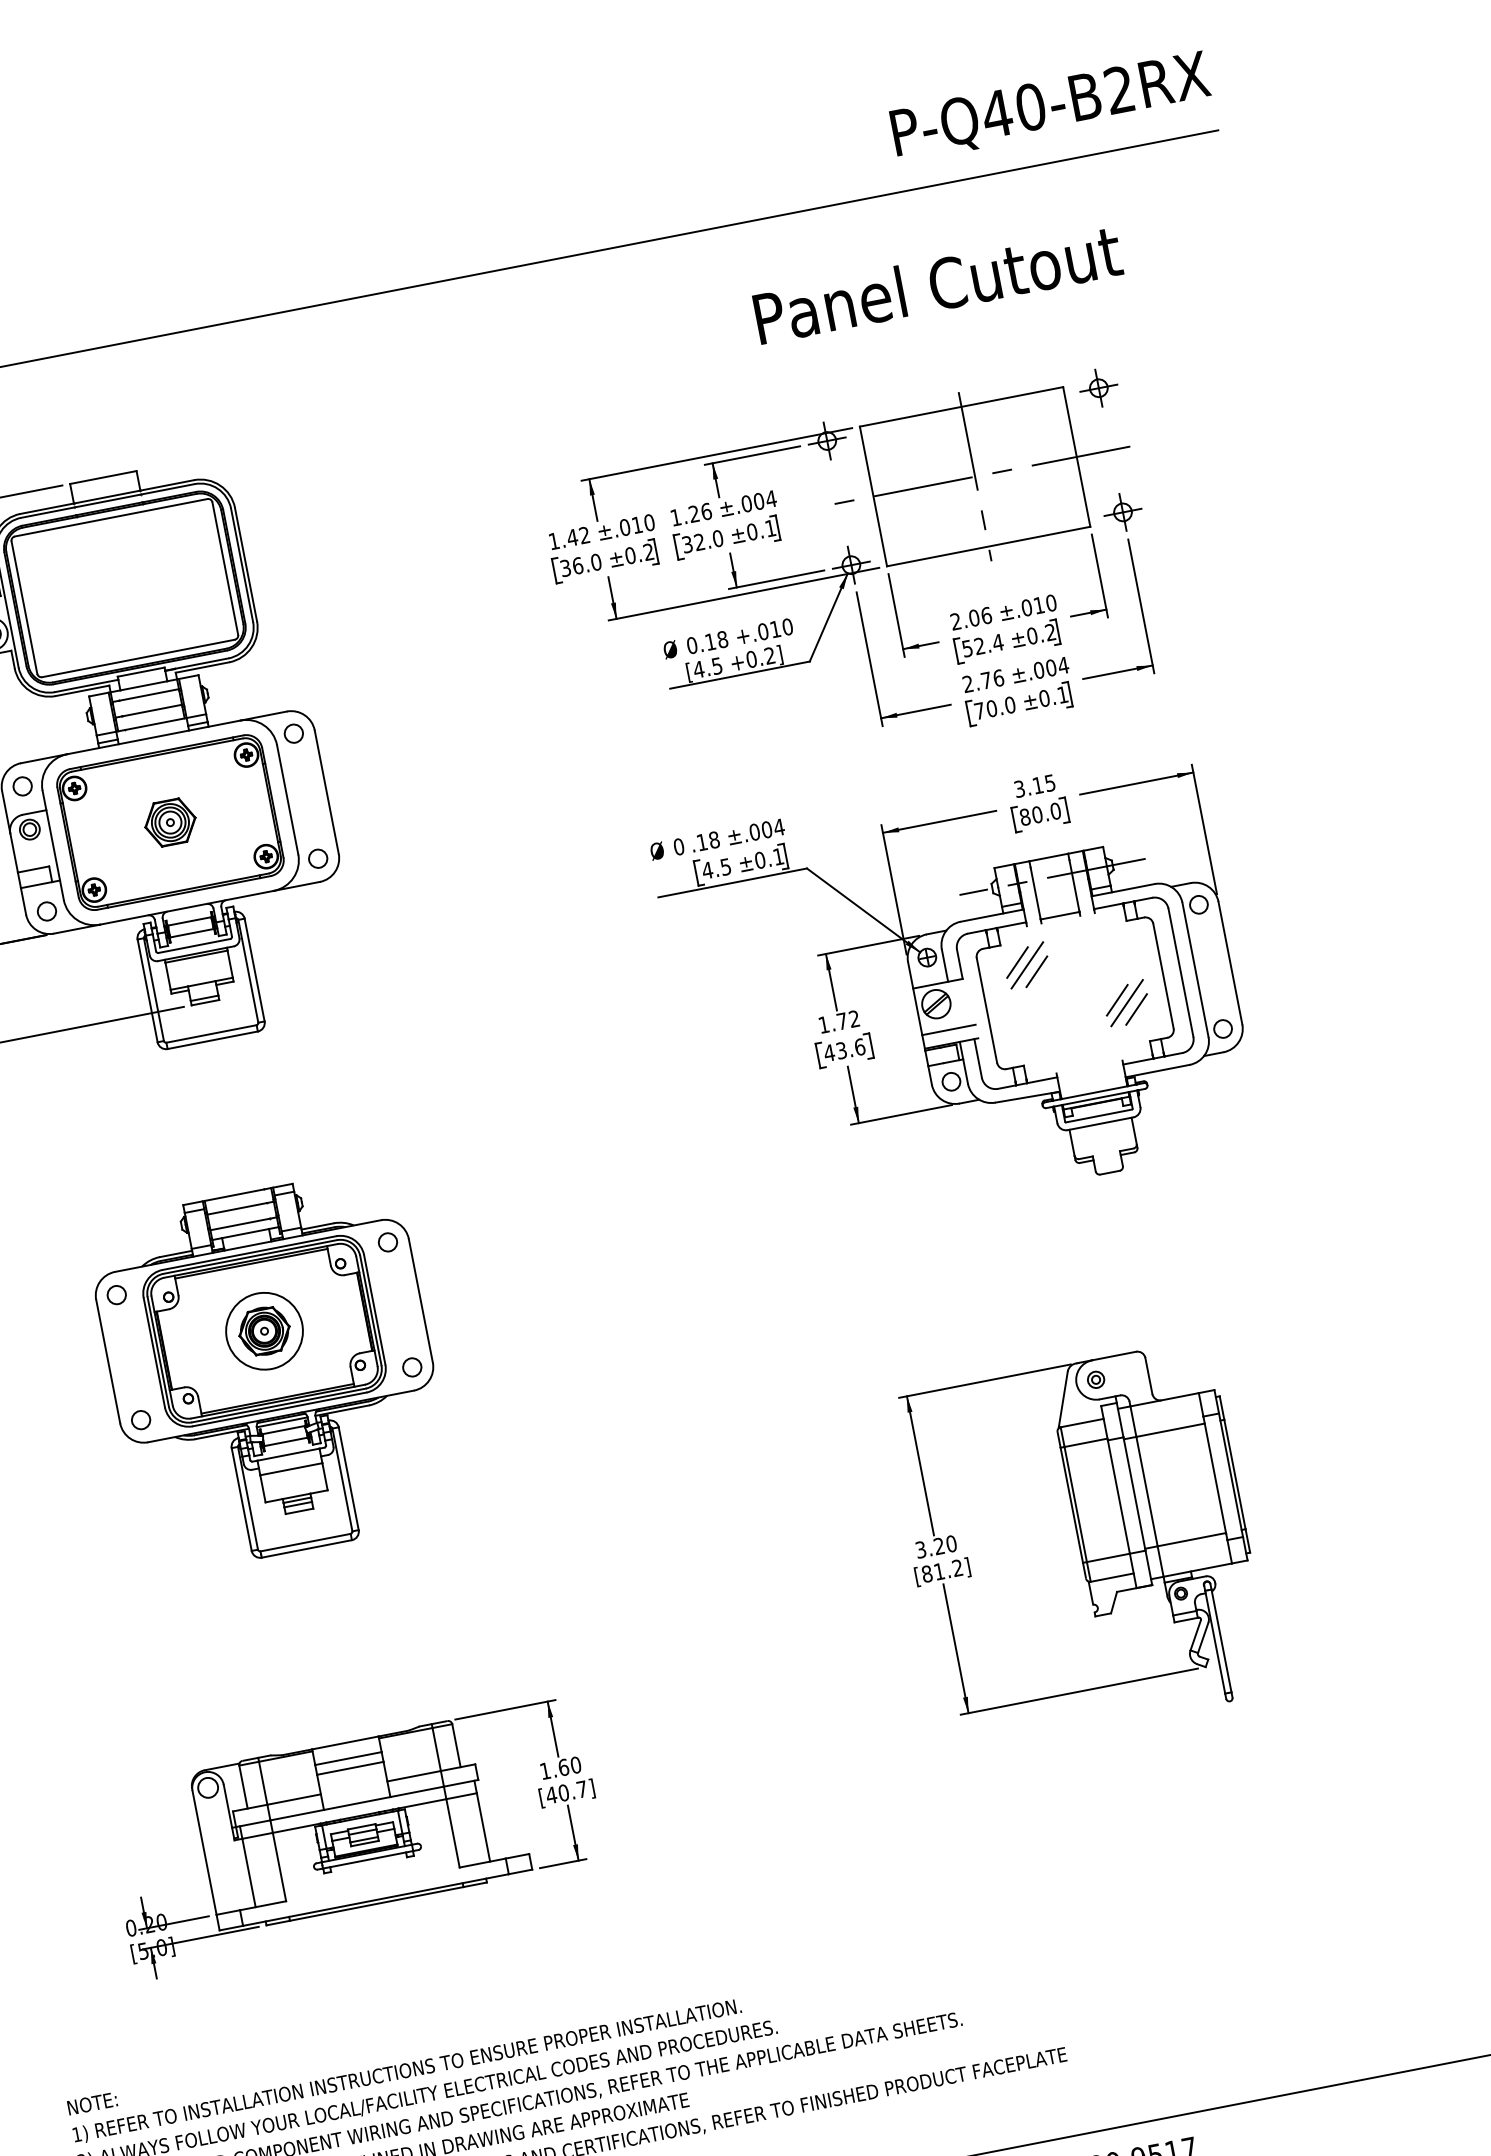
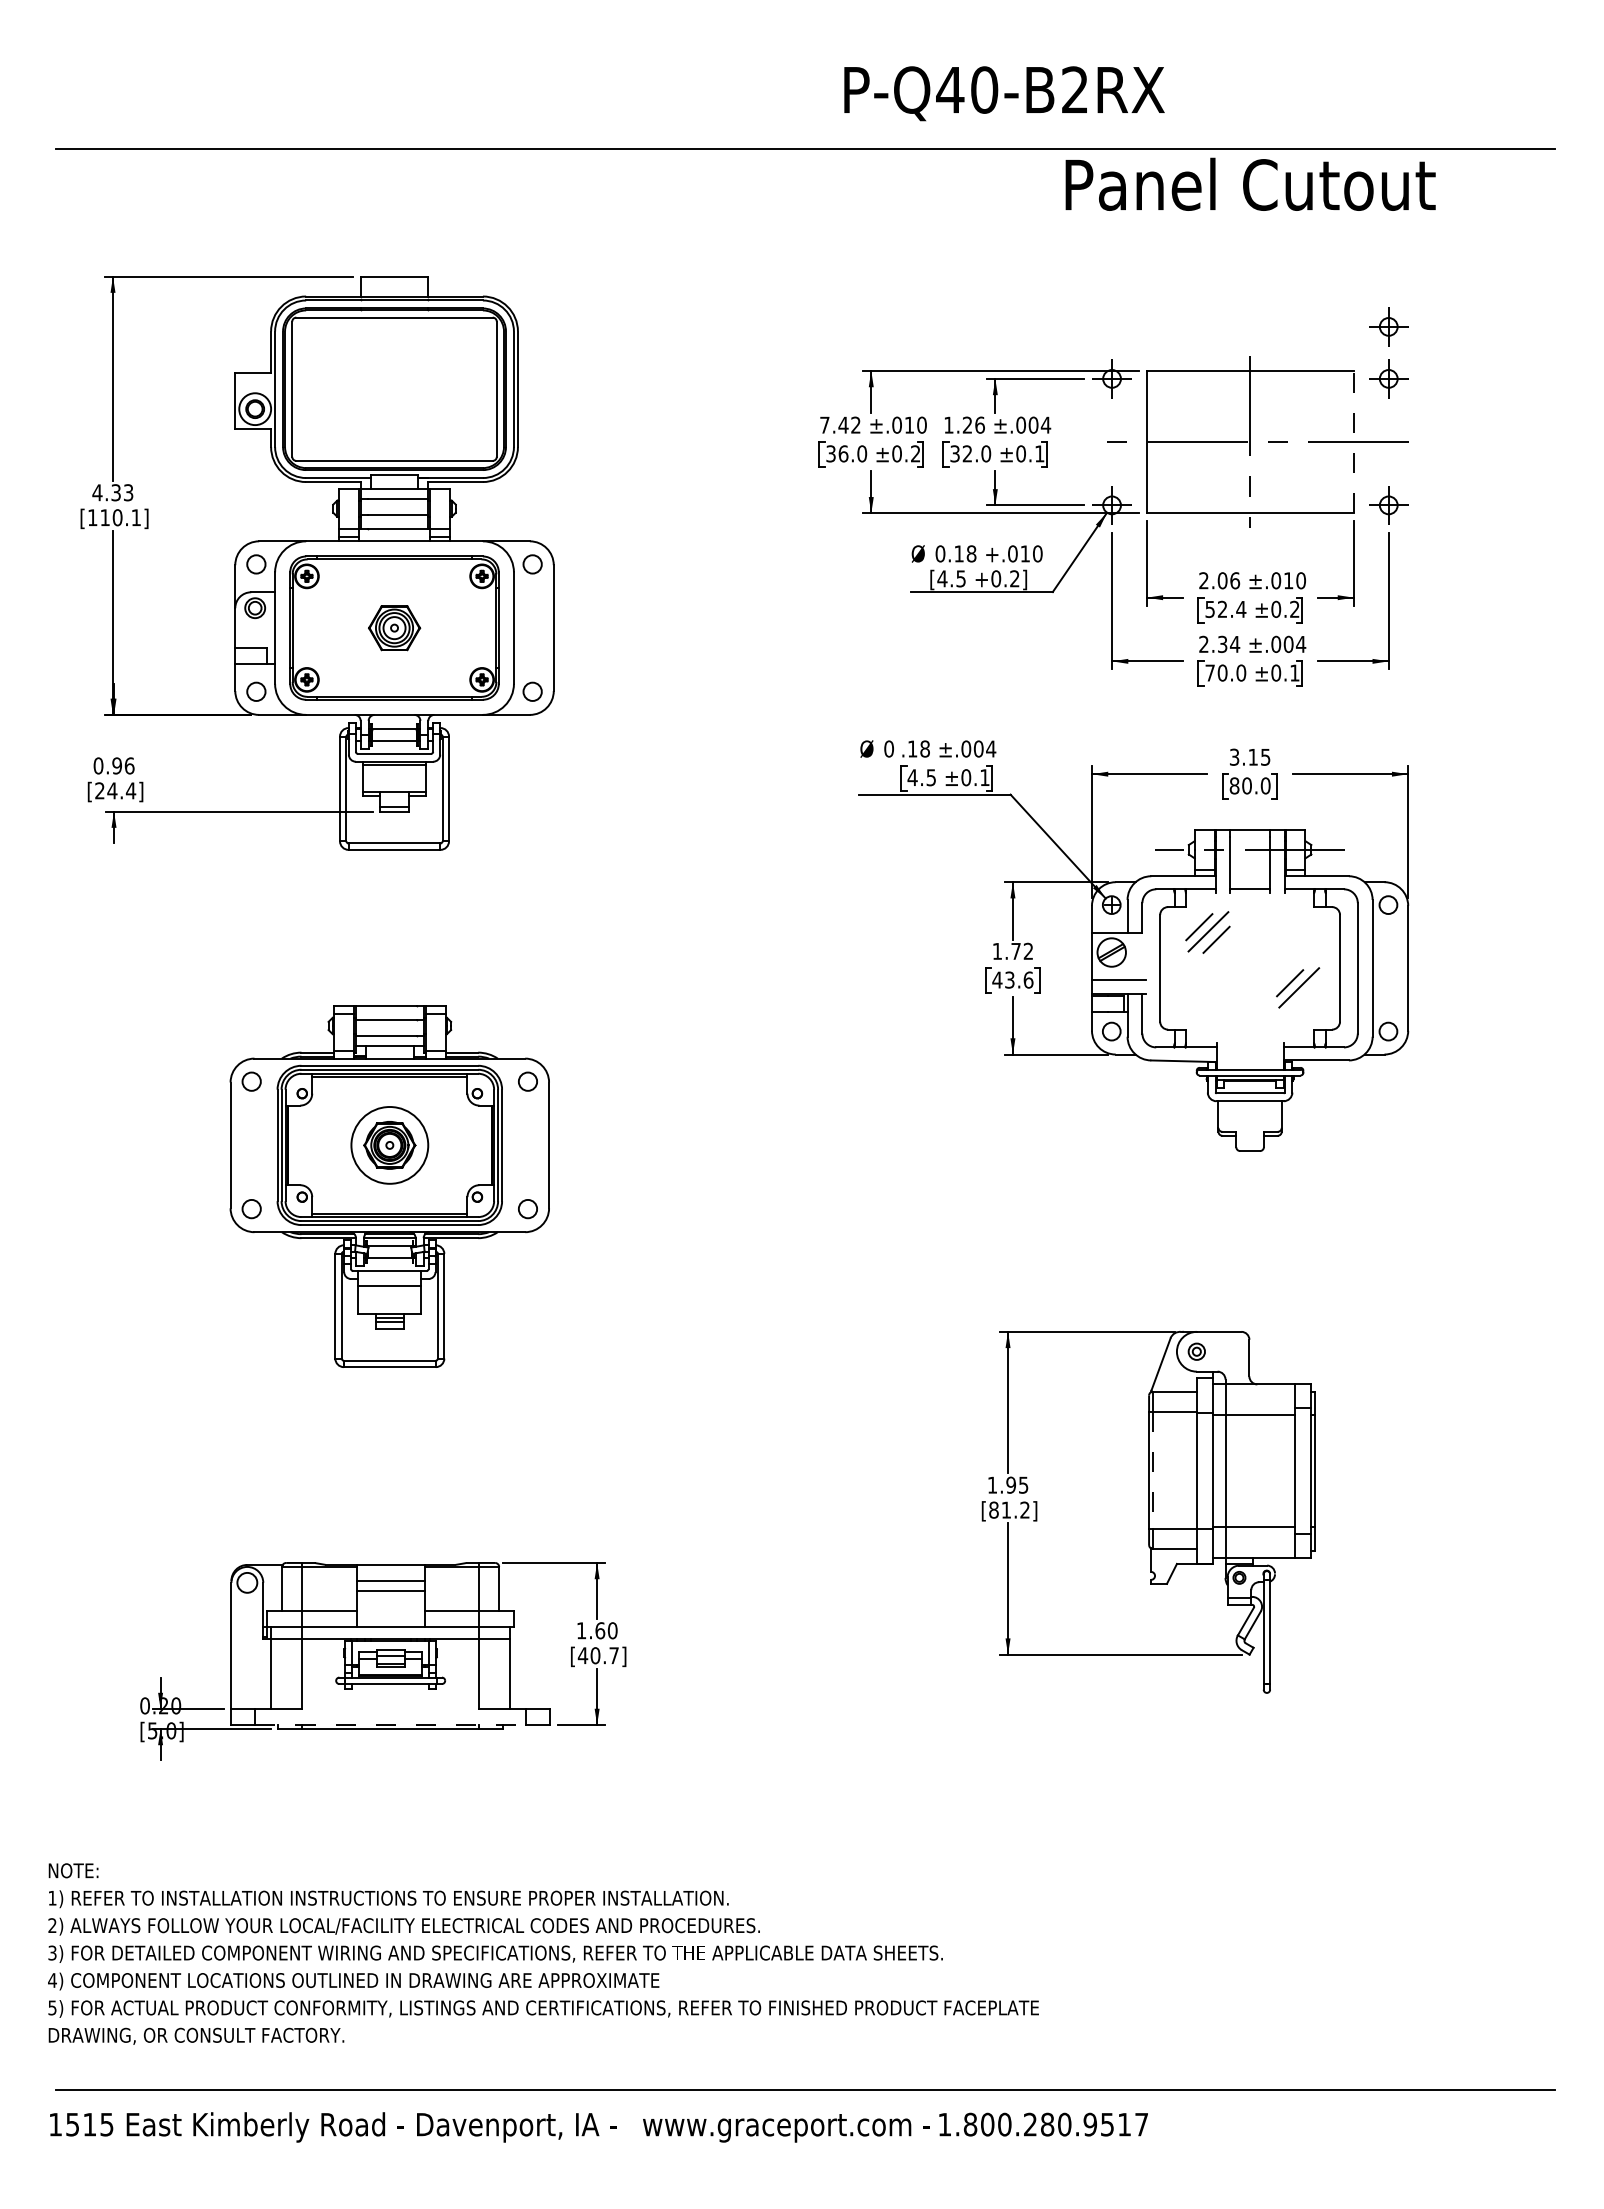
text: (1051, 106) -> (1004, 93), moved
text: (937, 283) -> (1250, 183), moved
part: (1088, 336) -> (1388, 326), added
line: (1076, 456) -> (1353, 441), solid -> dashed
text: (553, 540) -> (824, 424), 1.42 -> 7.42
text: (993, 679) -> (1229, 644), 2.76 -> 2.34
line: (1136, 1009) -> (1307, 995), removed
line: (1076, 1504) -> (1153, 1470), solid -> dashed
text: (935, 1546) -> (1007, 1484), 3.20 -> 1.95
line: (376, 1899) -> (391, 1724), solid -> dashed

